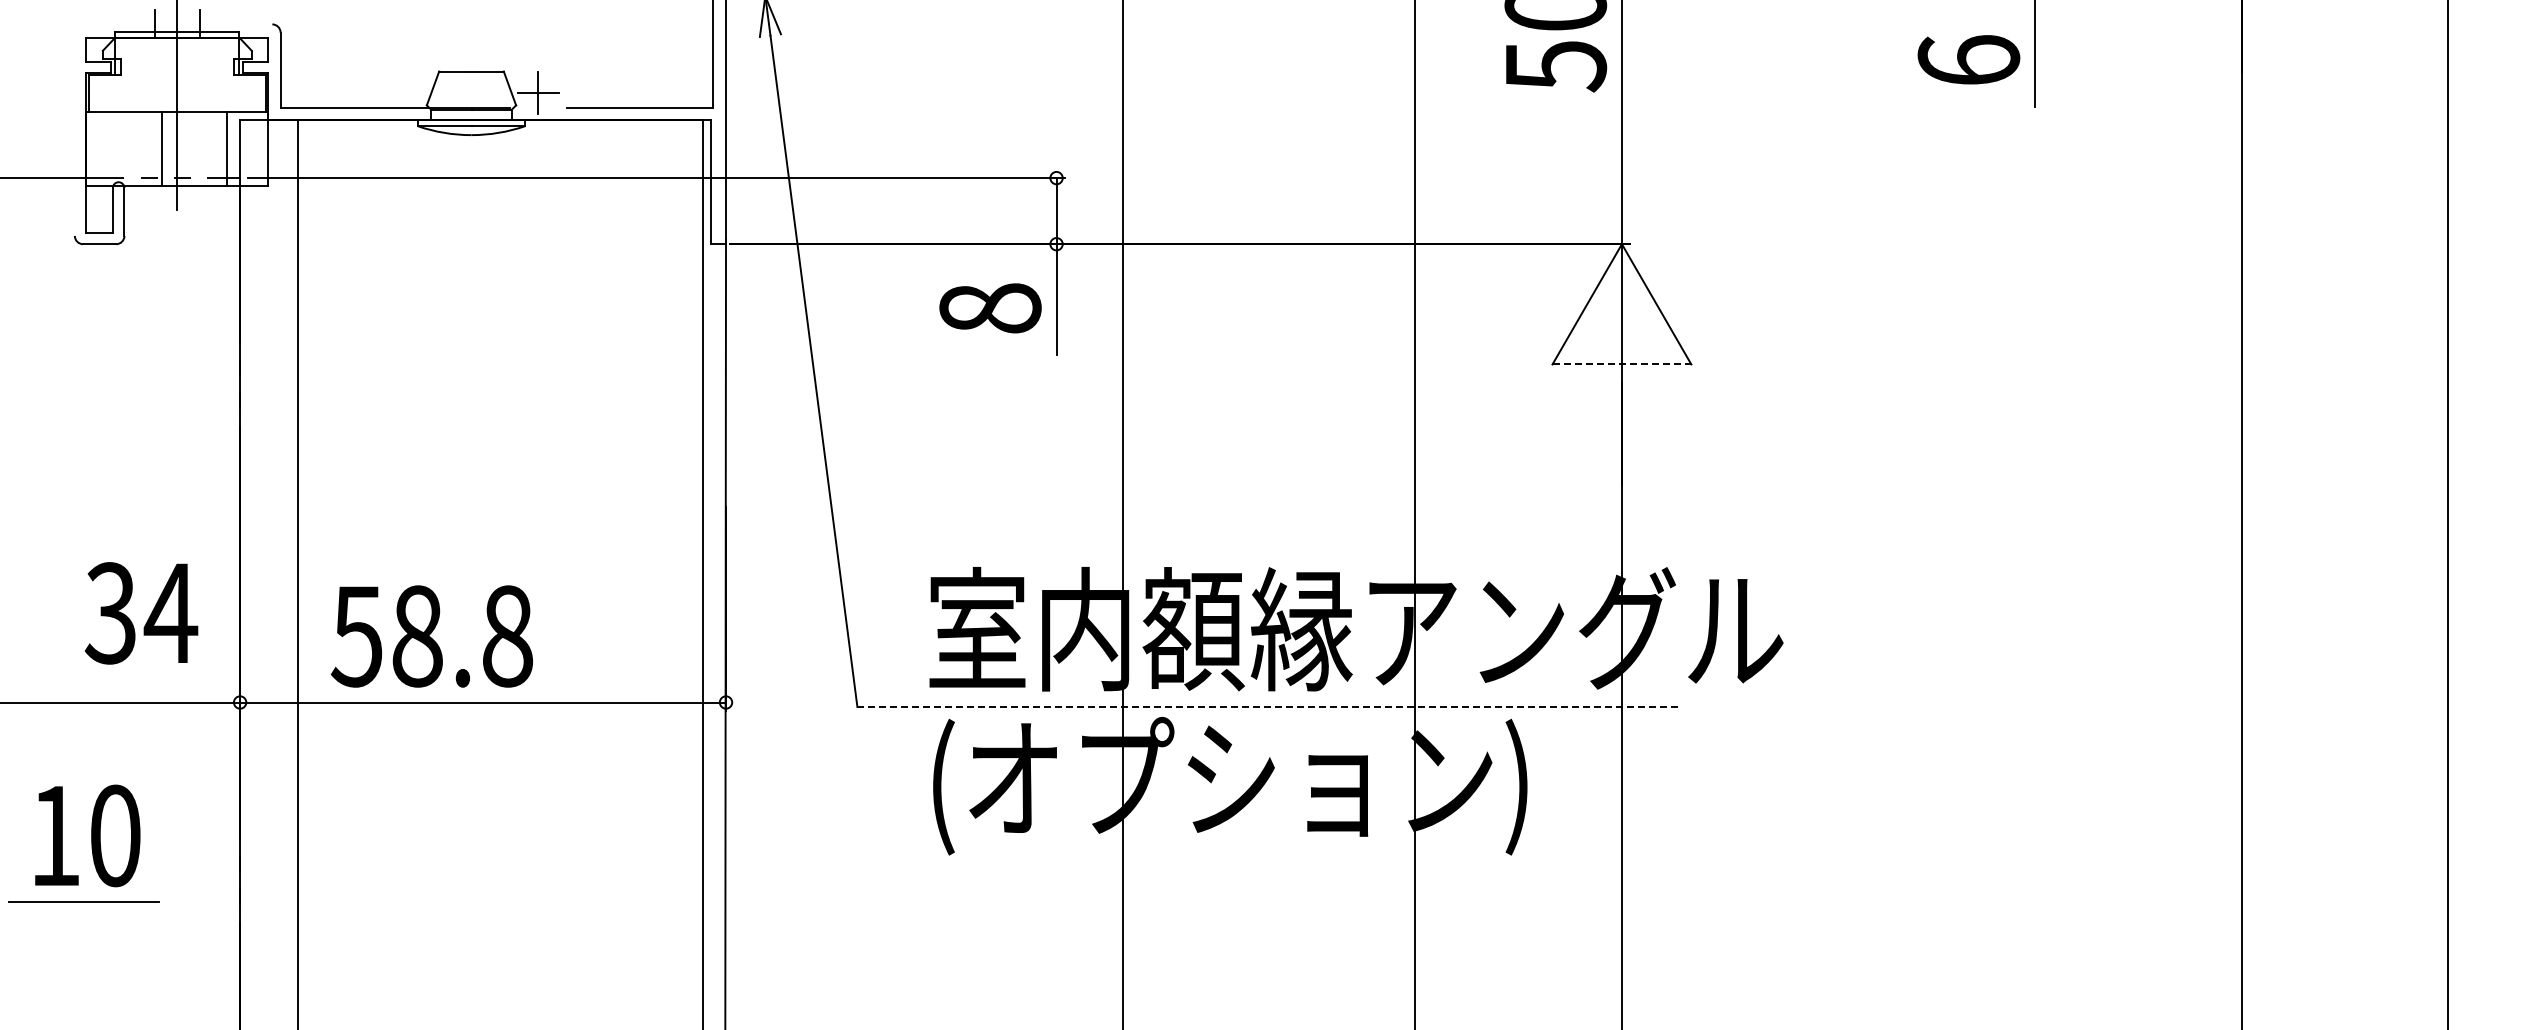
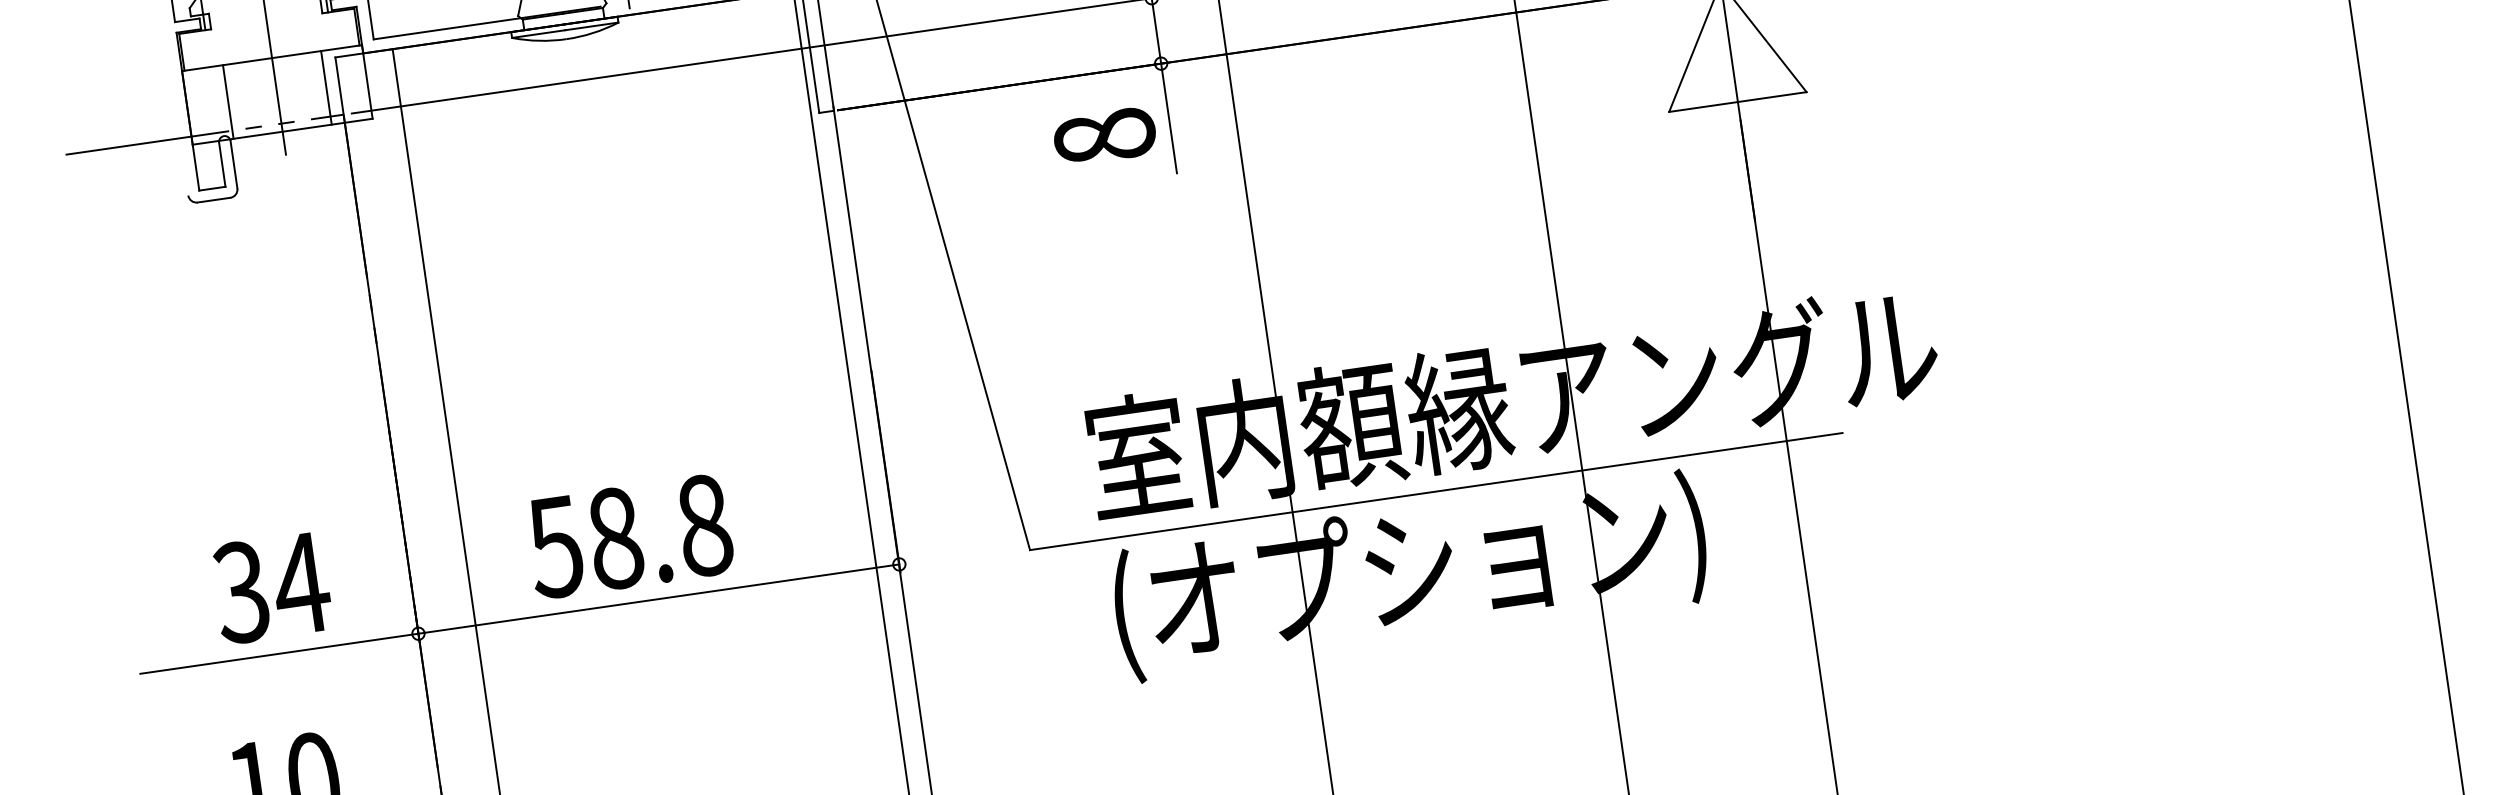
line: (161, 148) -> (227, 101), moved
line: (1622, 364) -> (1738, 102), dashed -> solid
text: (141, 613) -> (271, 588), moved
text: (431, 636) -> (629, 536), moved
line: (1268, 706) -> (1436, 491), dashed -> solid

